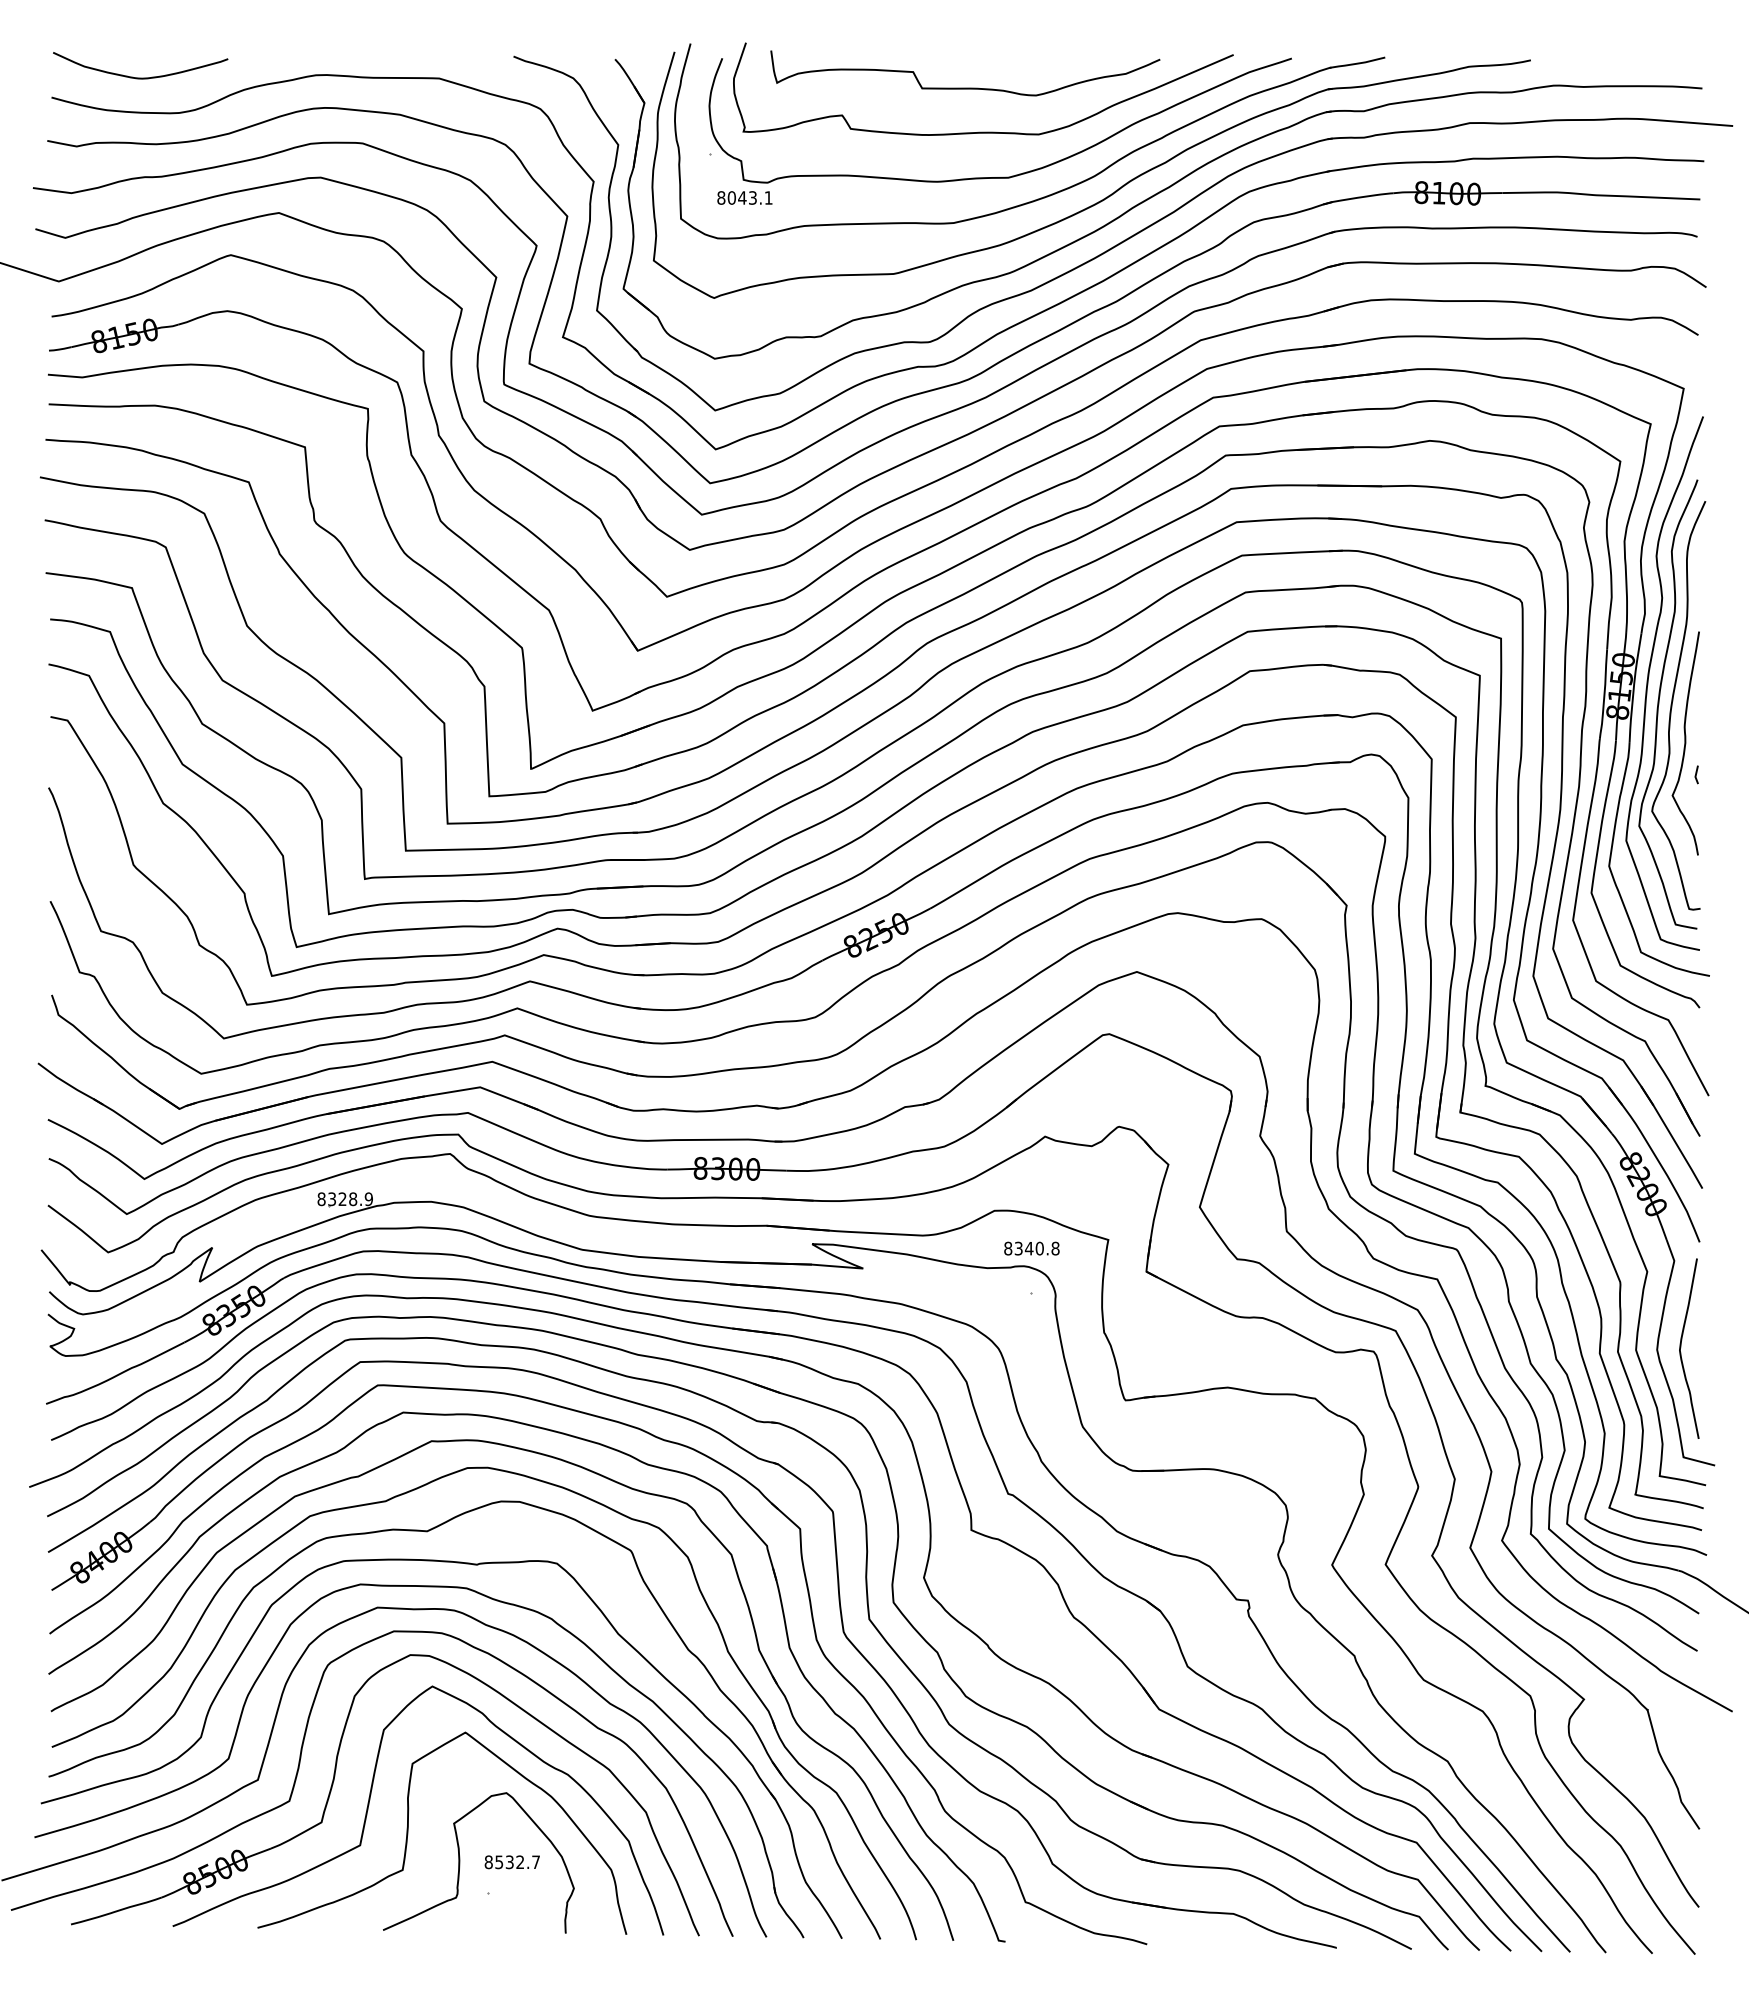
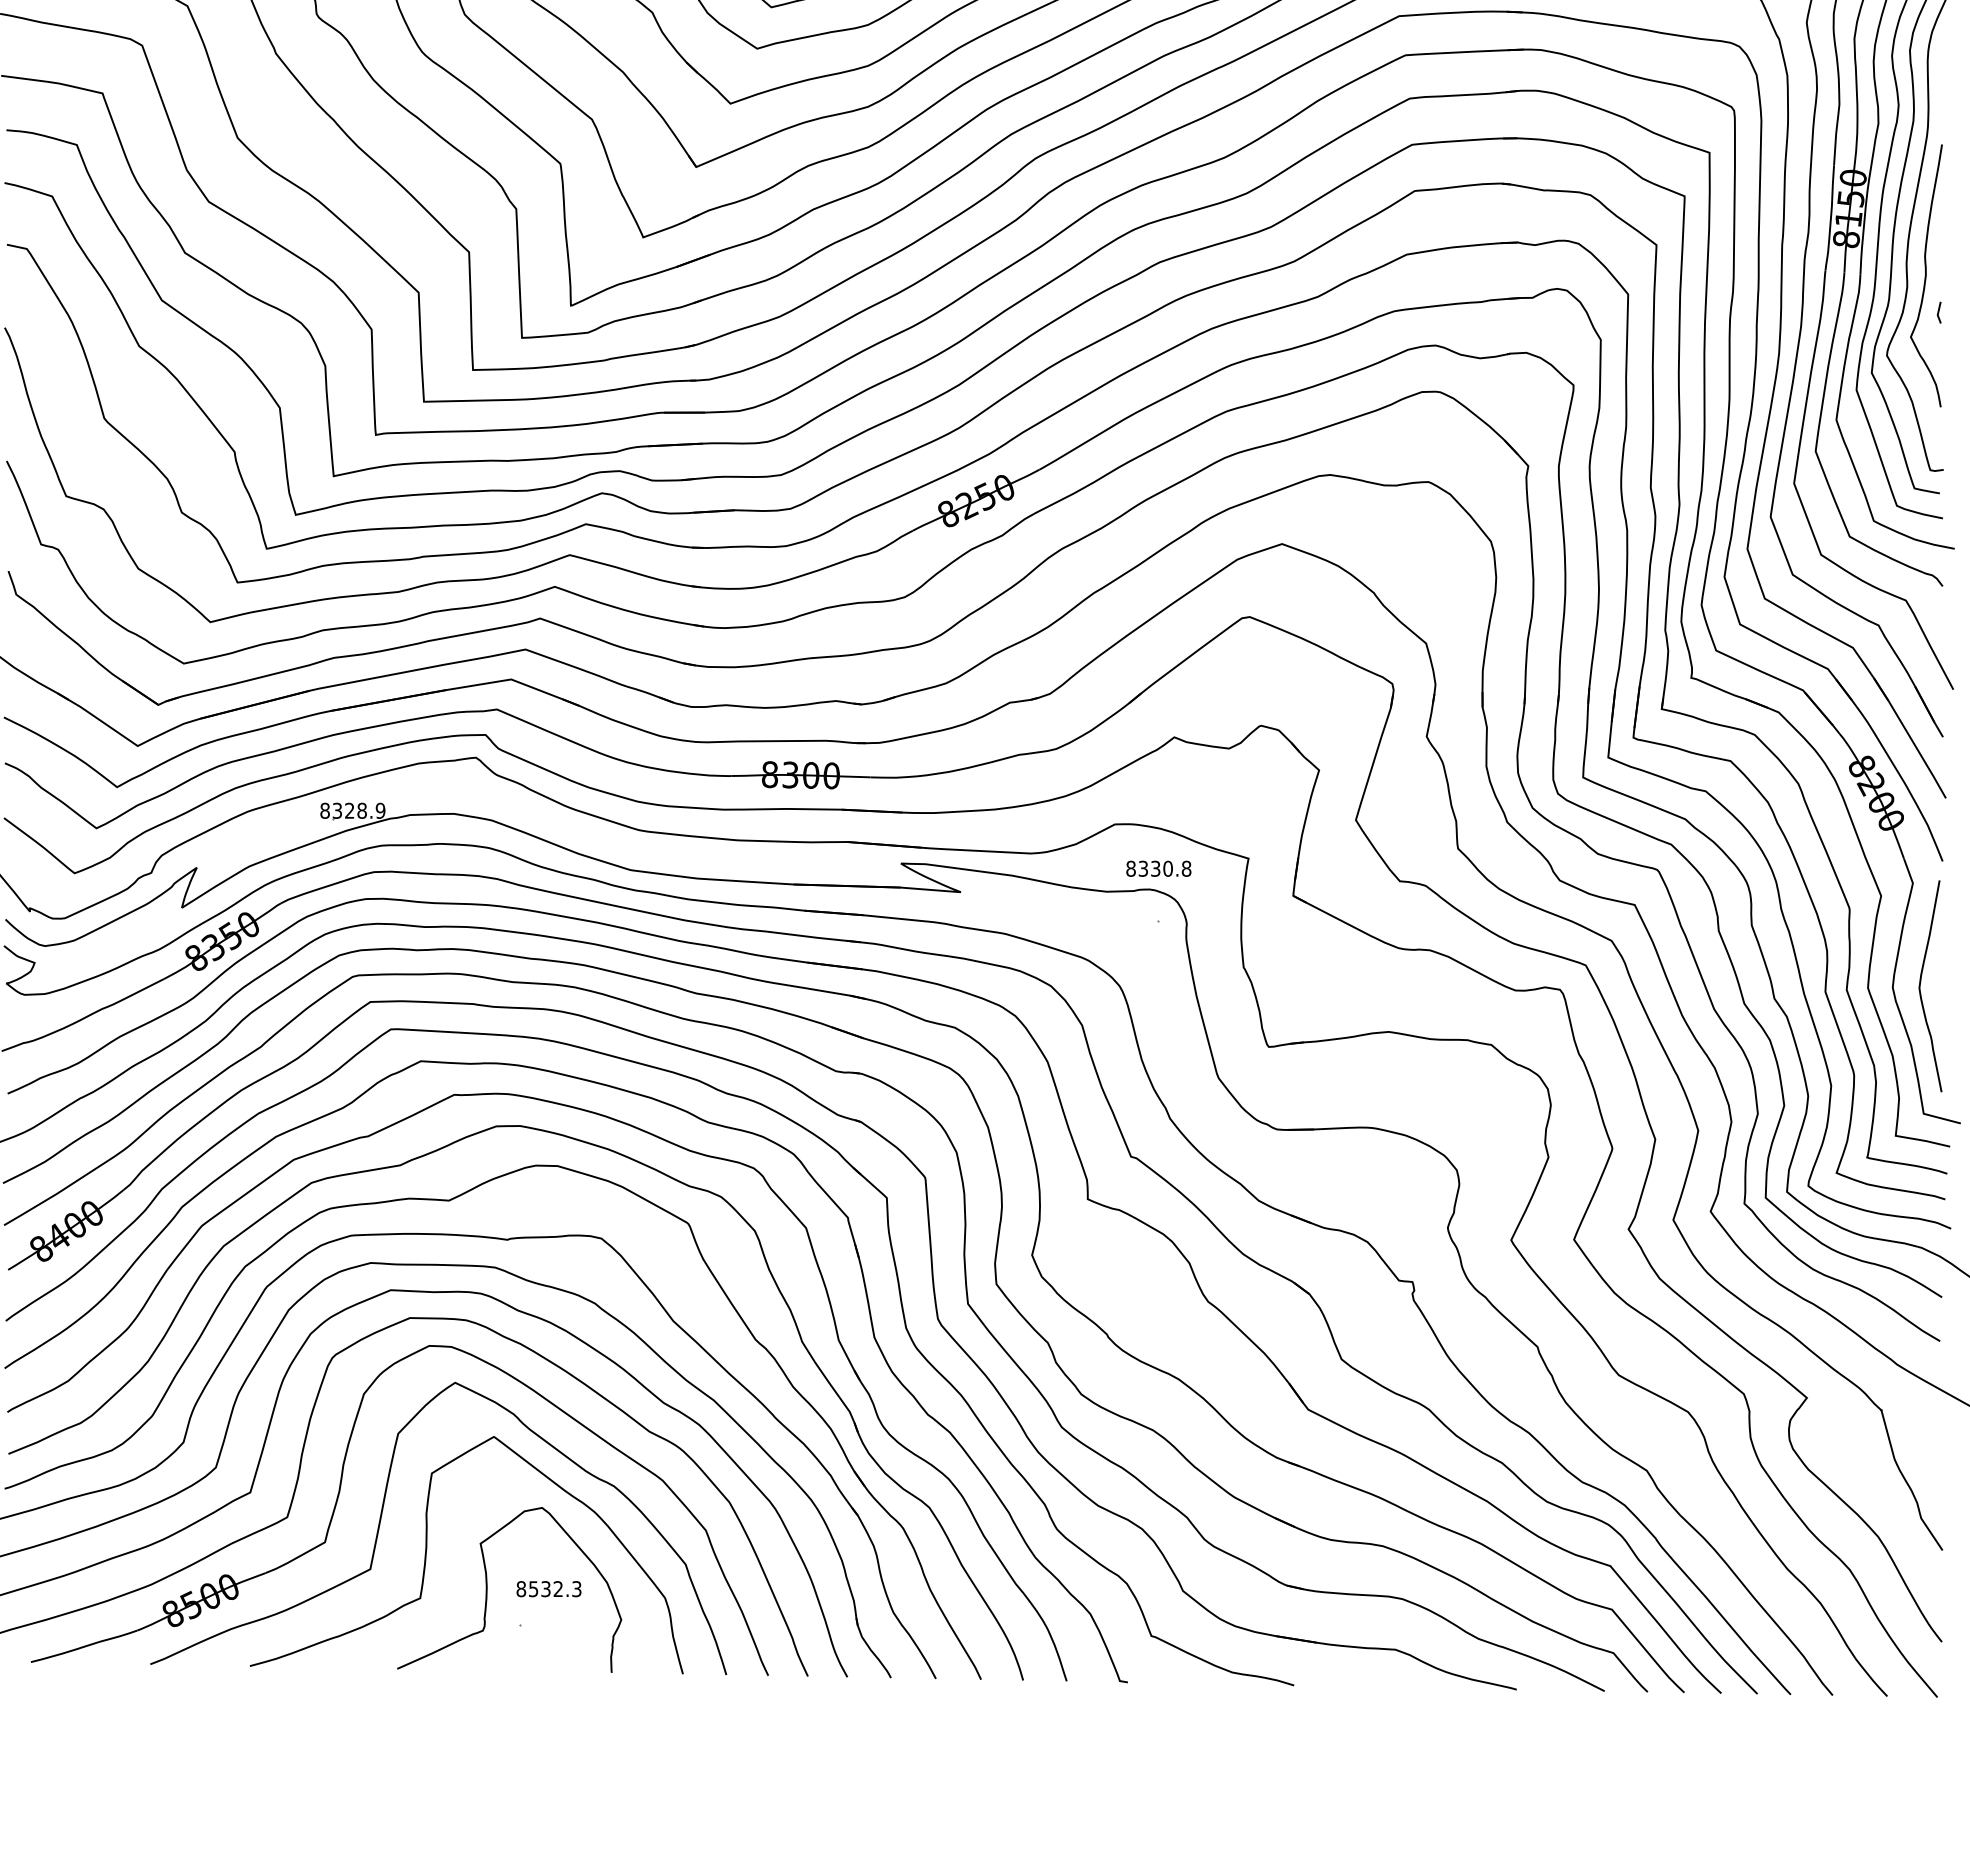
text: (1028, 1248) -> (1154, 868), 8340.8 -> 8330.8
text: (535, 1862) -> (576, 1589), 8532.7 -> 8532.3

